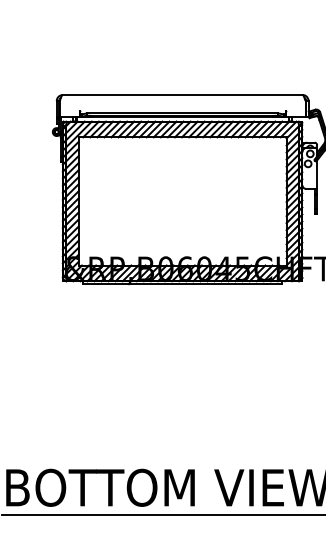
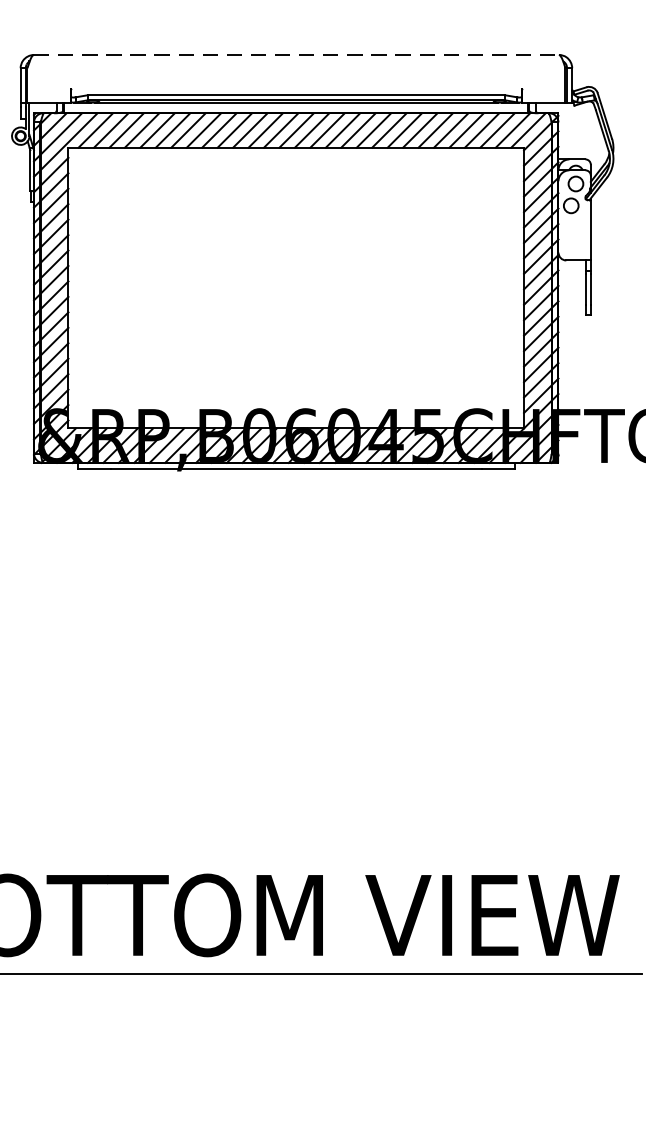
line: (182, 94) -> (296, 53), solid -> dashed

